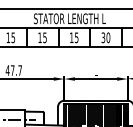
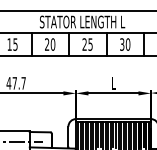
text: (42, 37) -> (50, 44), 15 -> 20
text: (71, 37) -> (84, 44), 15 -> 25

